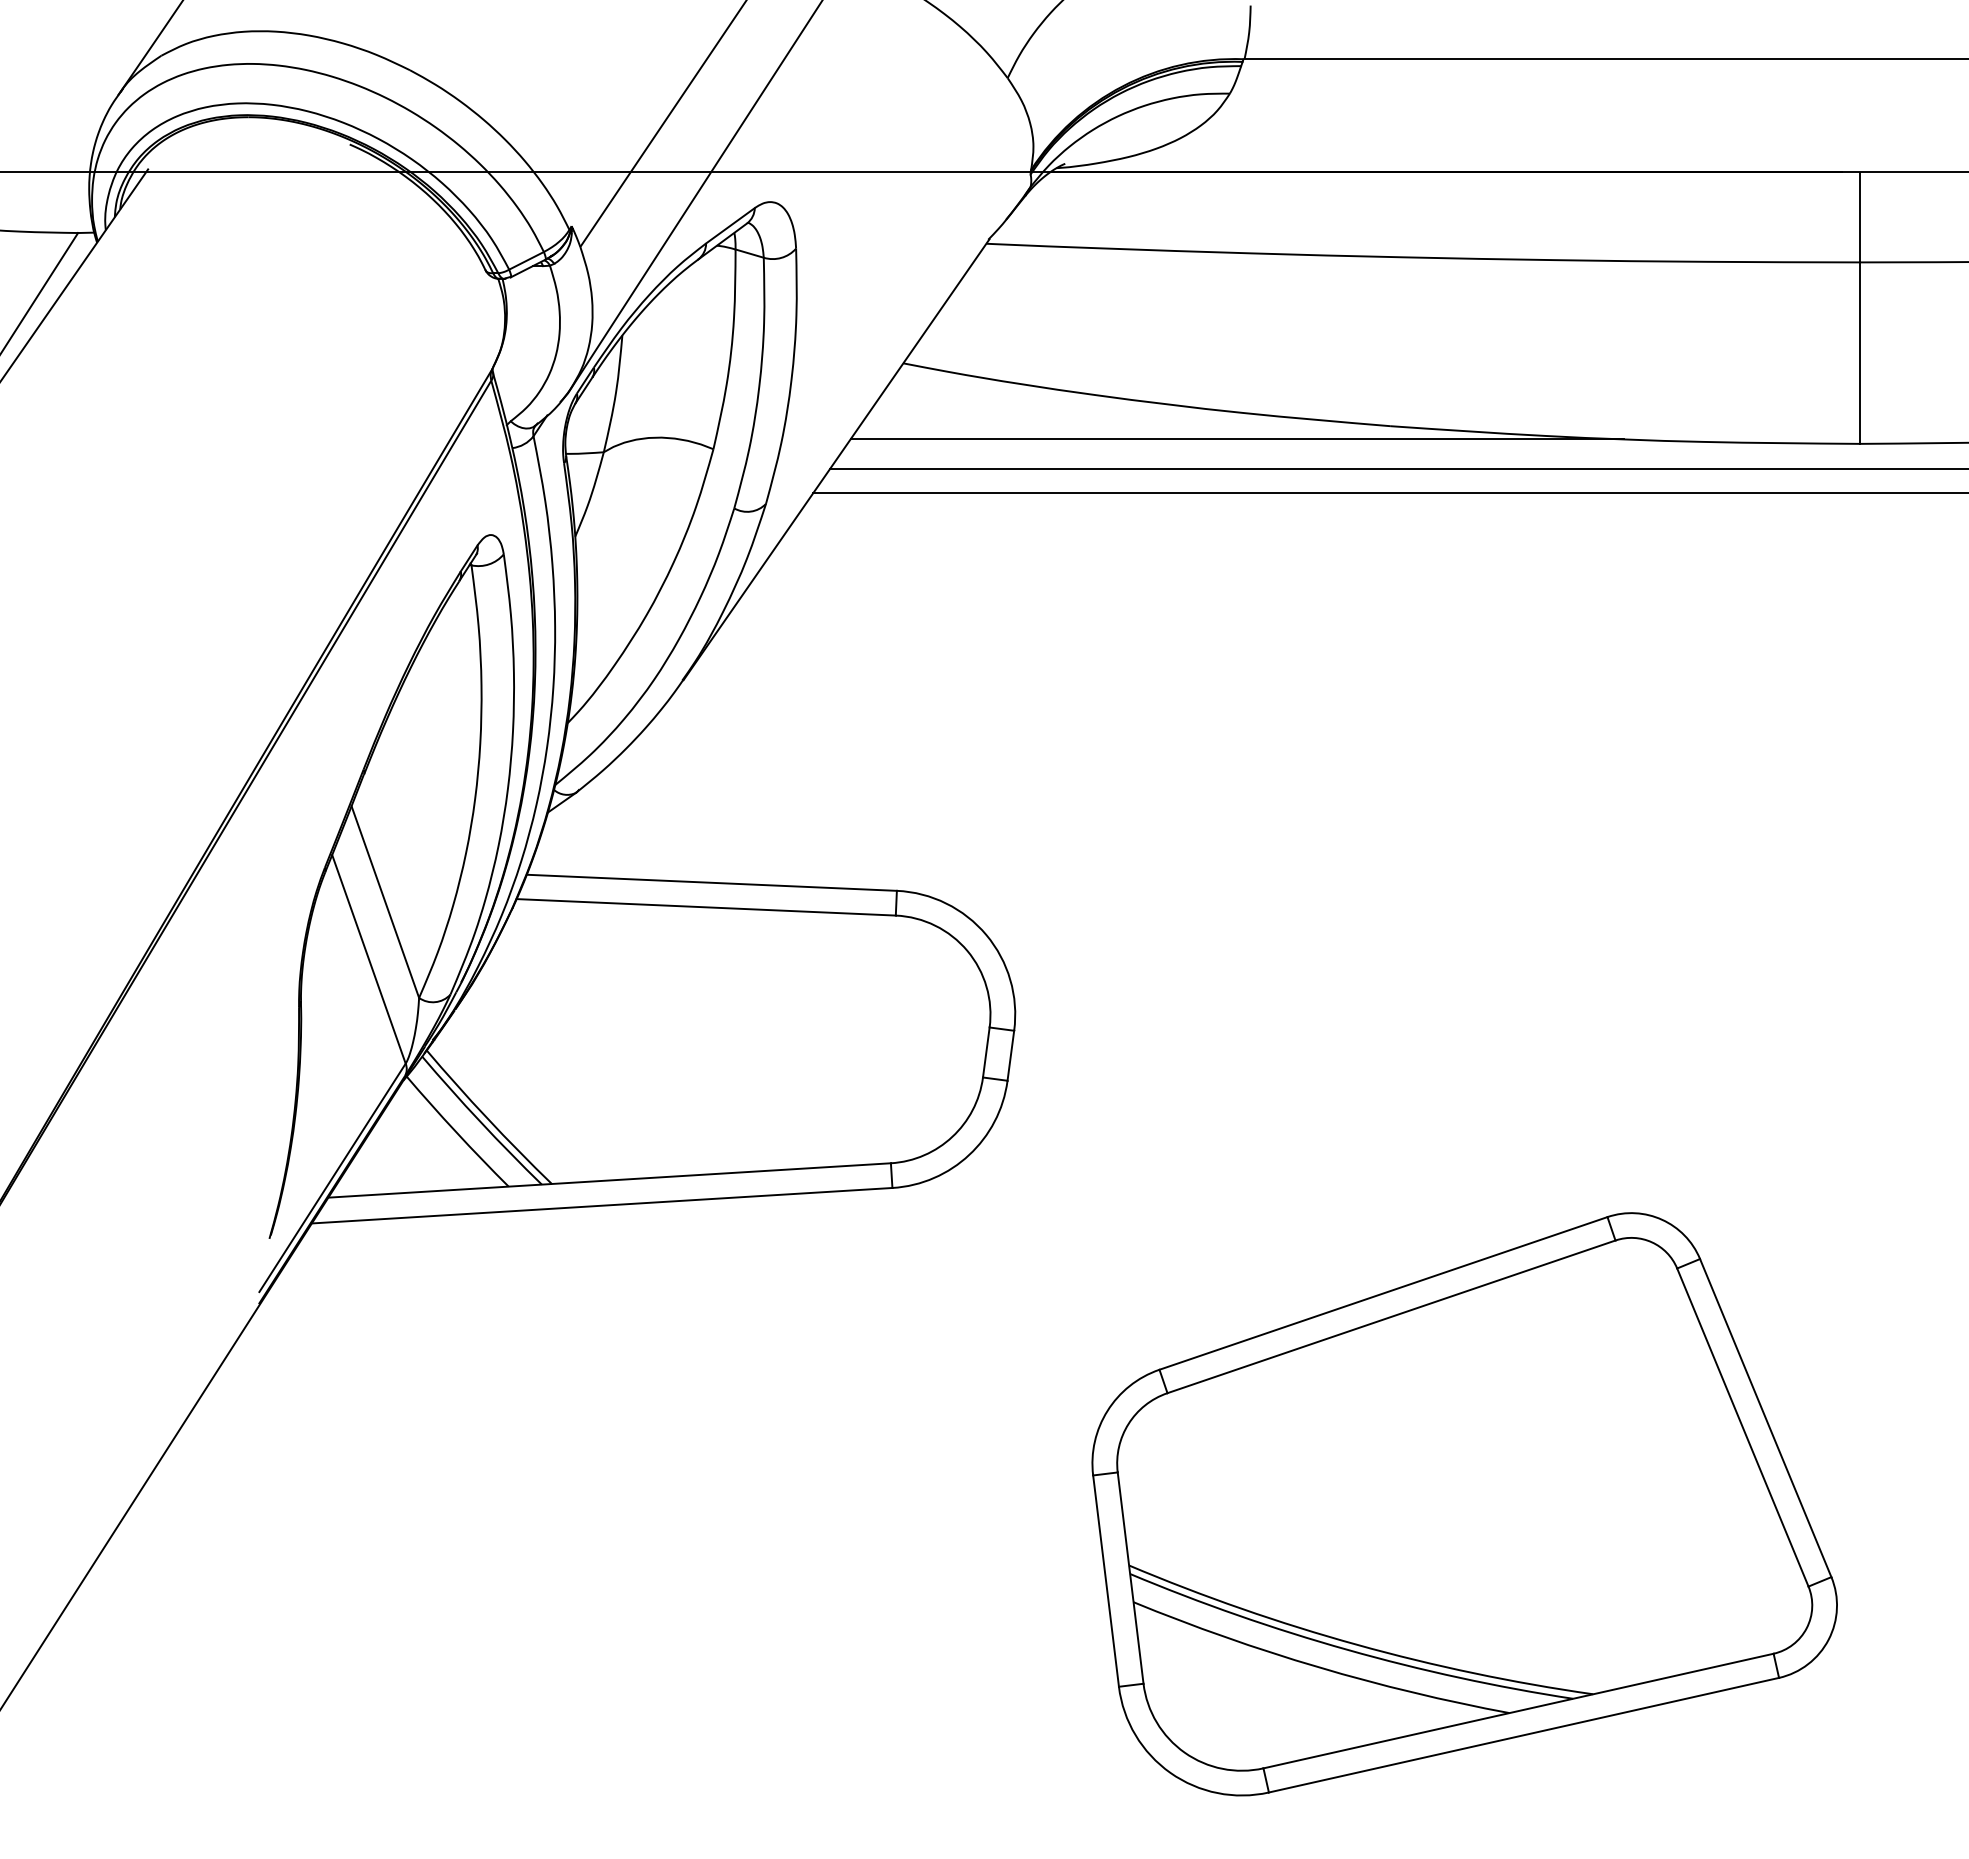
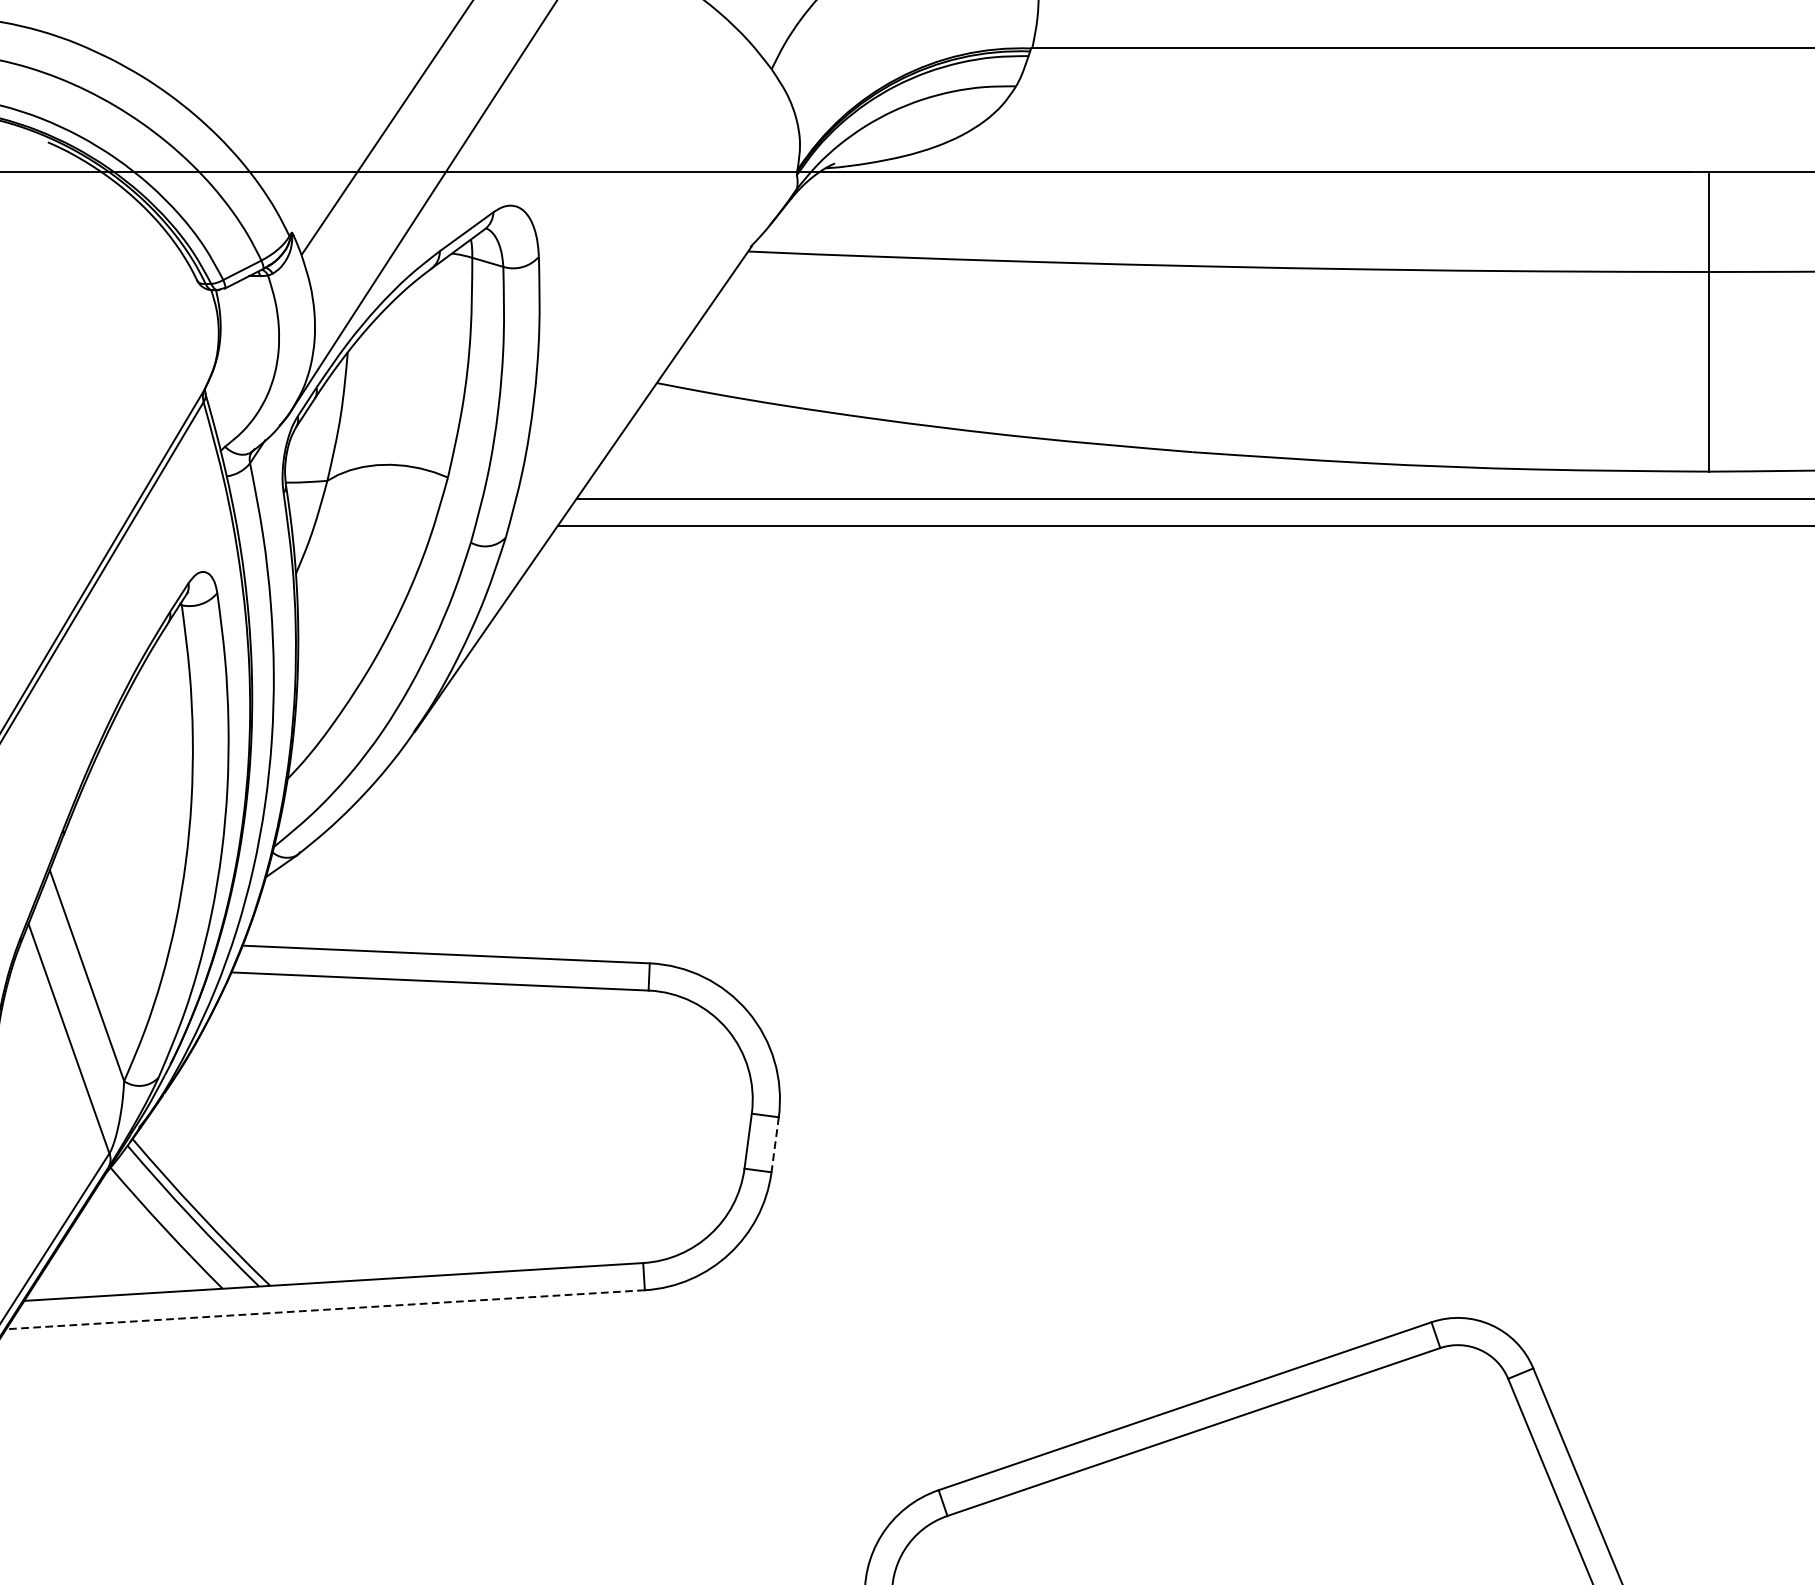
line: (1237, 438) -> (1024, 465), removed
line: (1010, 1056) -> (774, 1145), solid -> dashed
line: (602, 1205) -> (325, 1309), solid -> dashed

